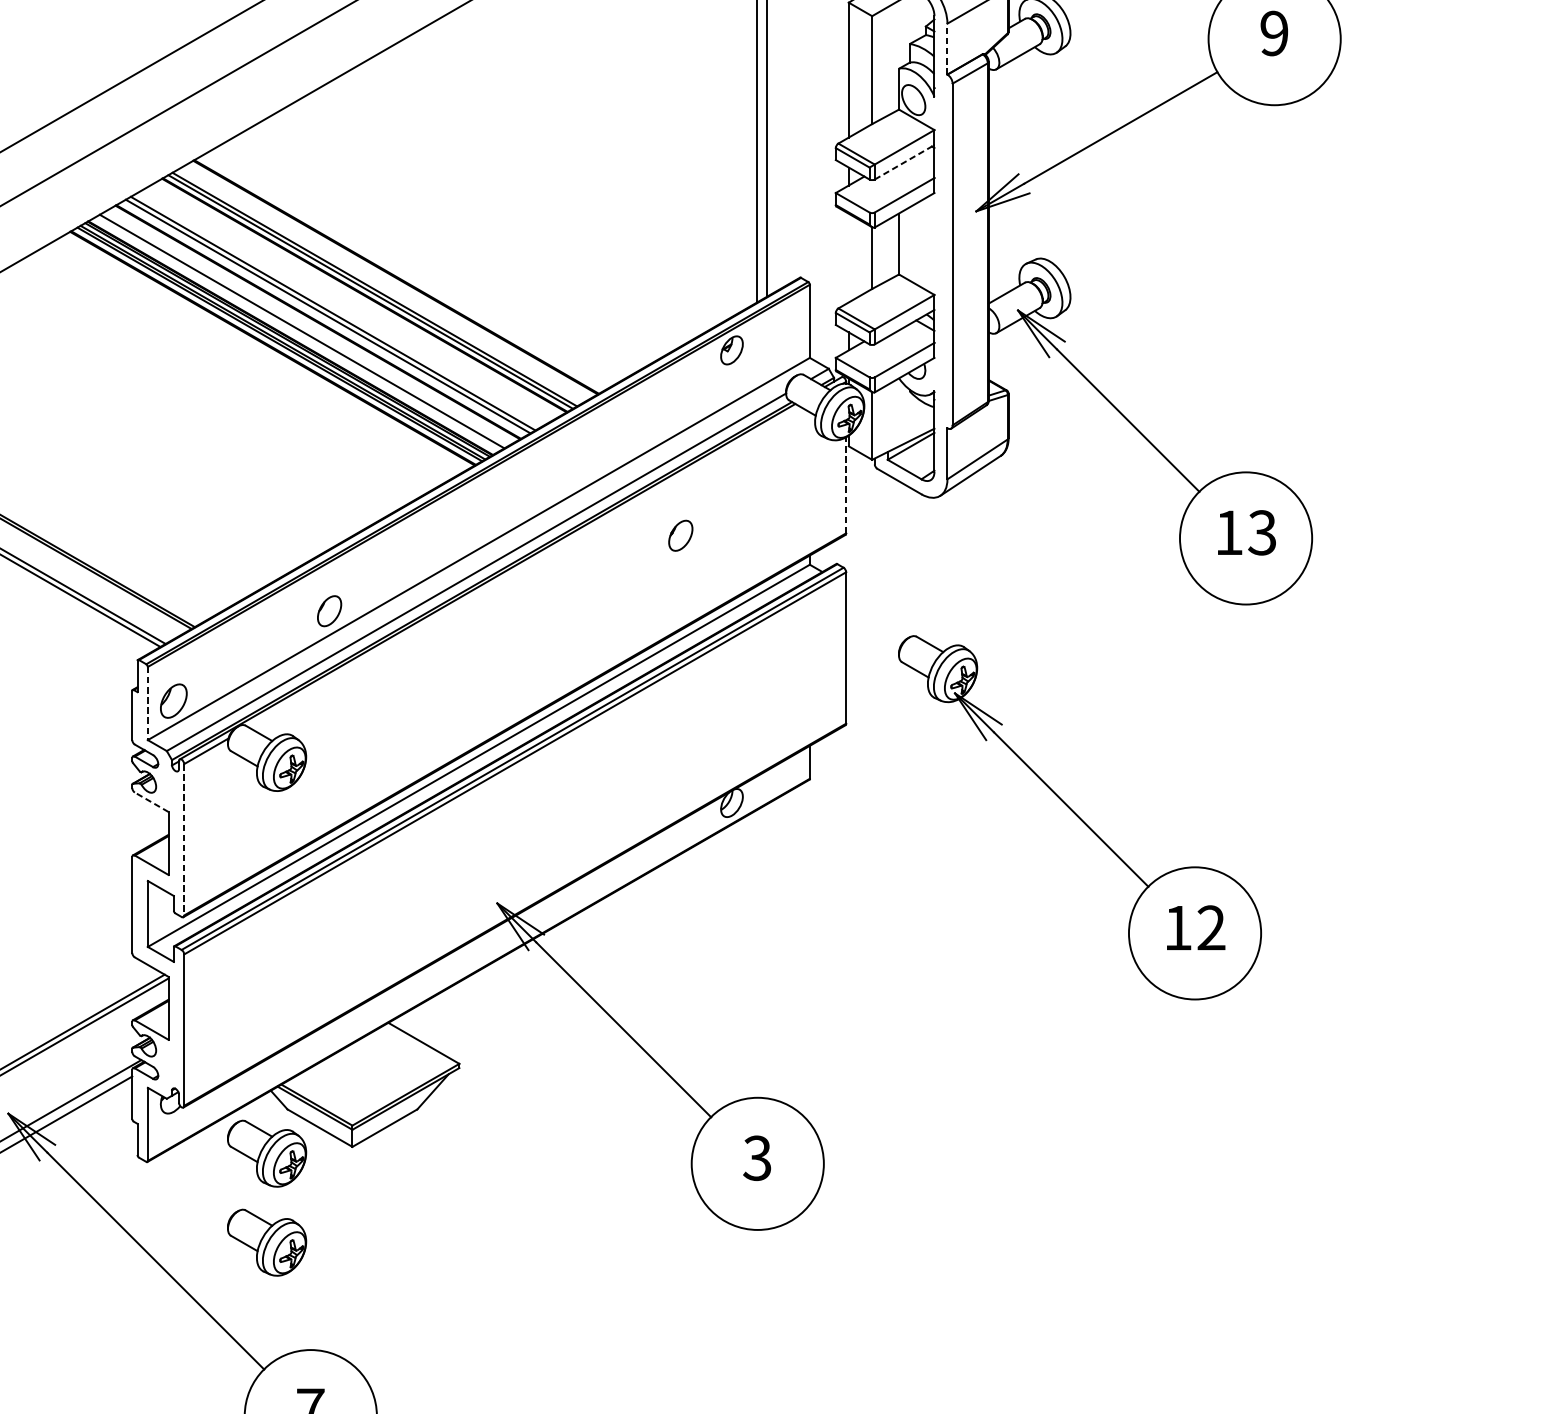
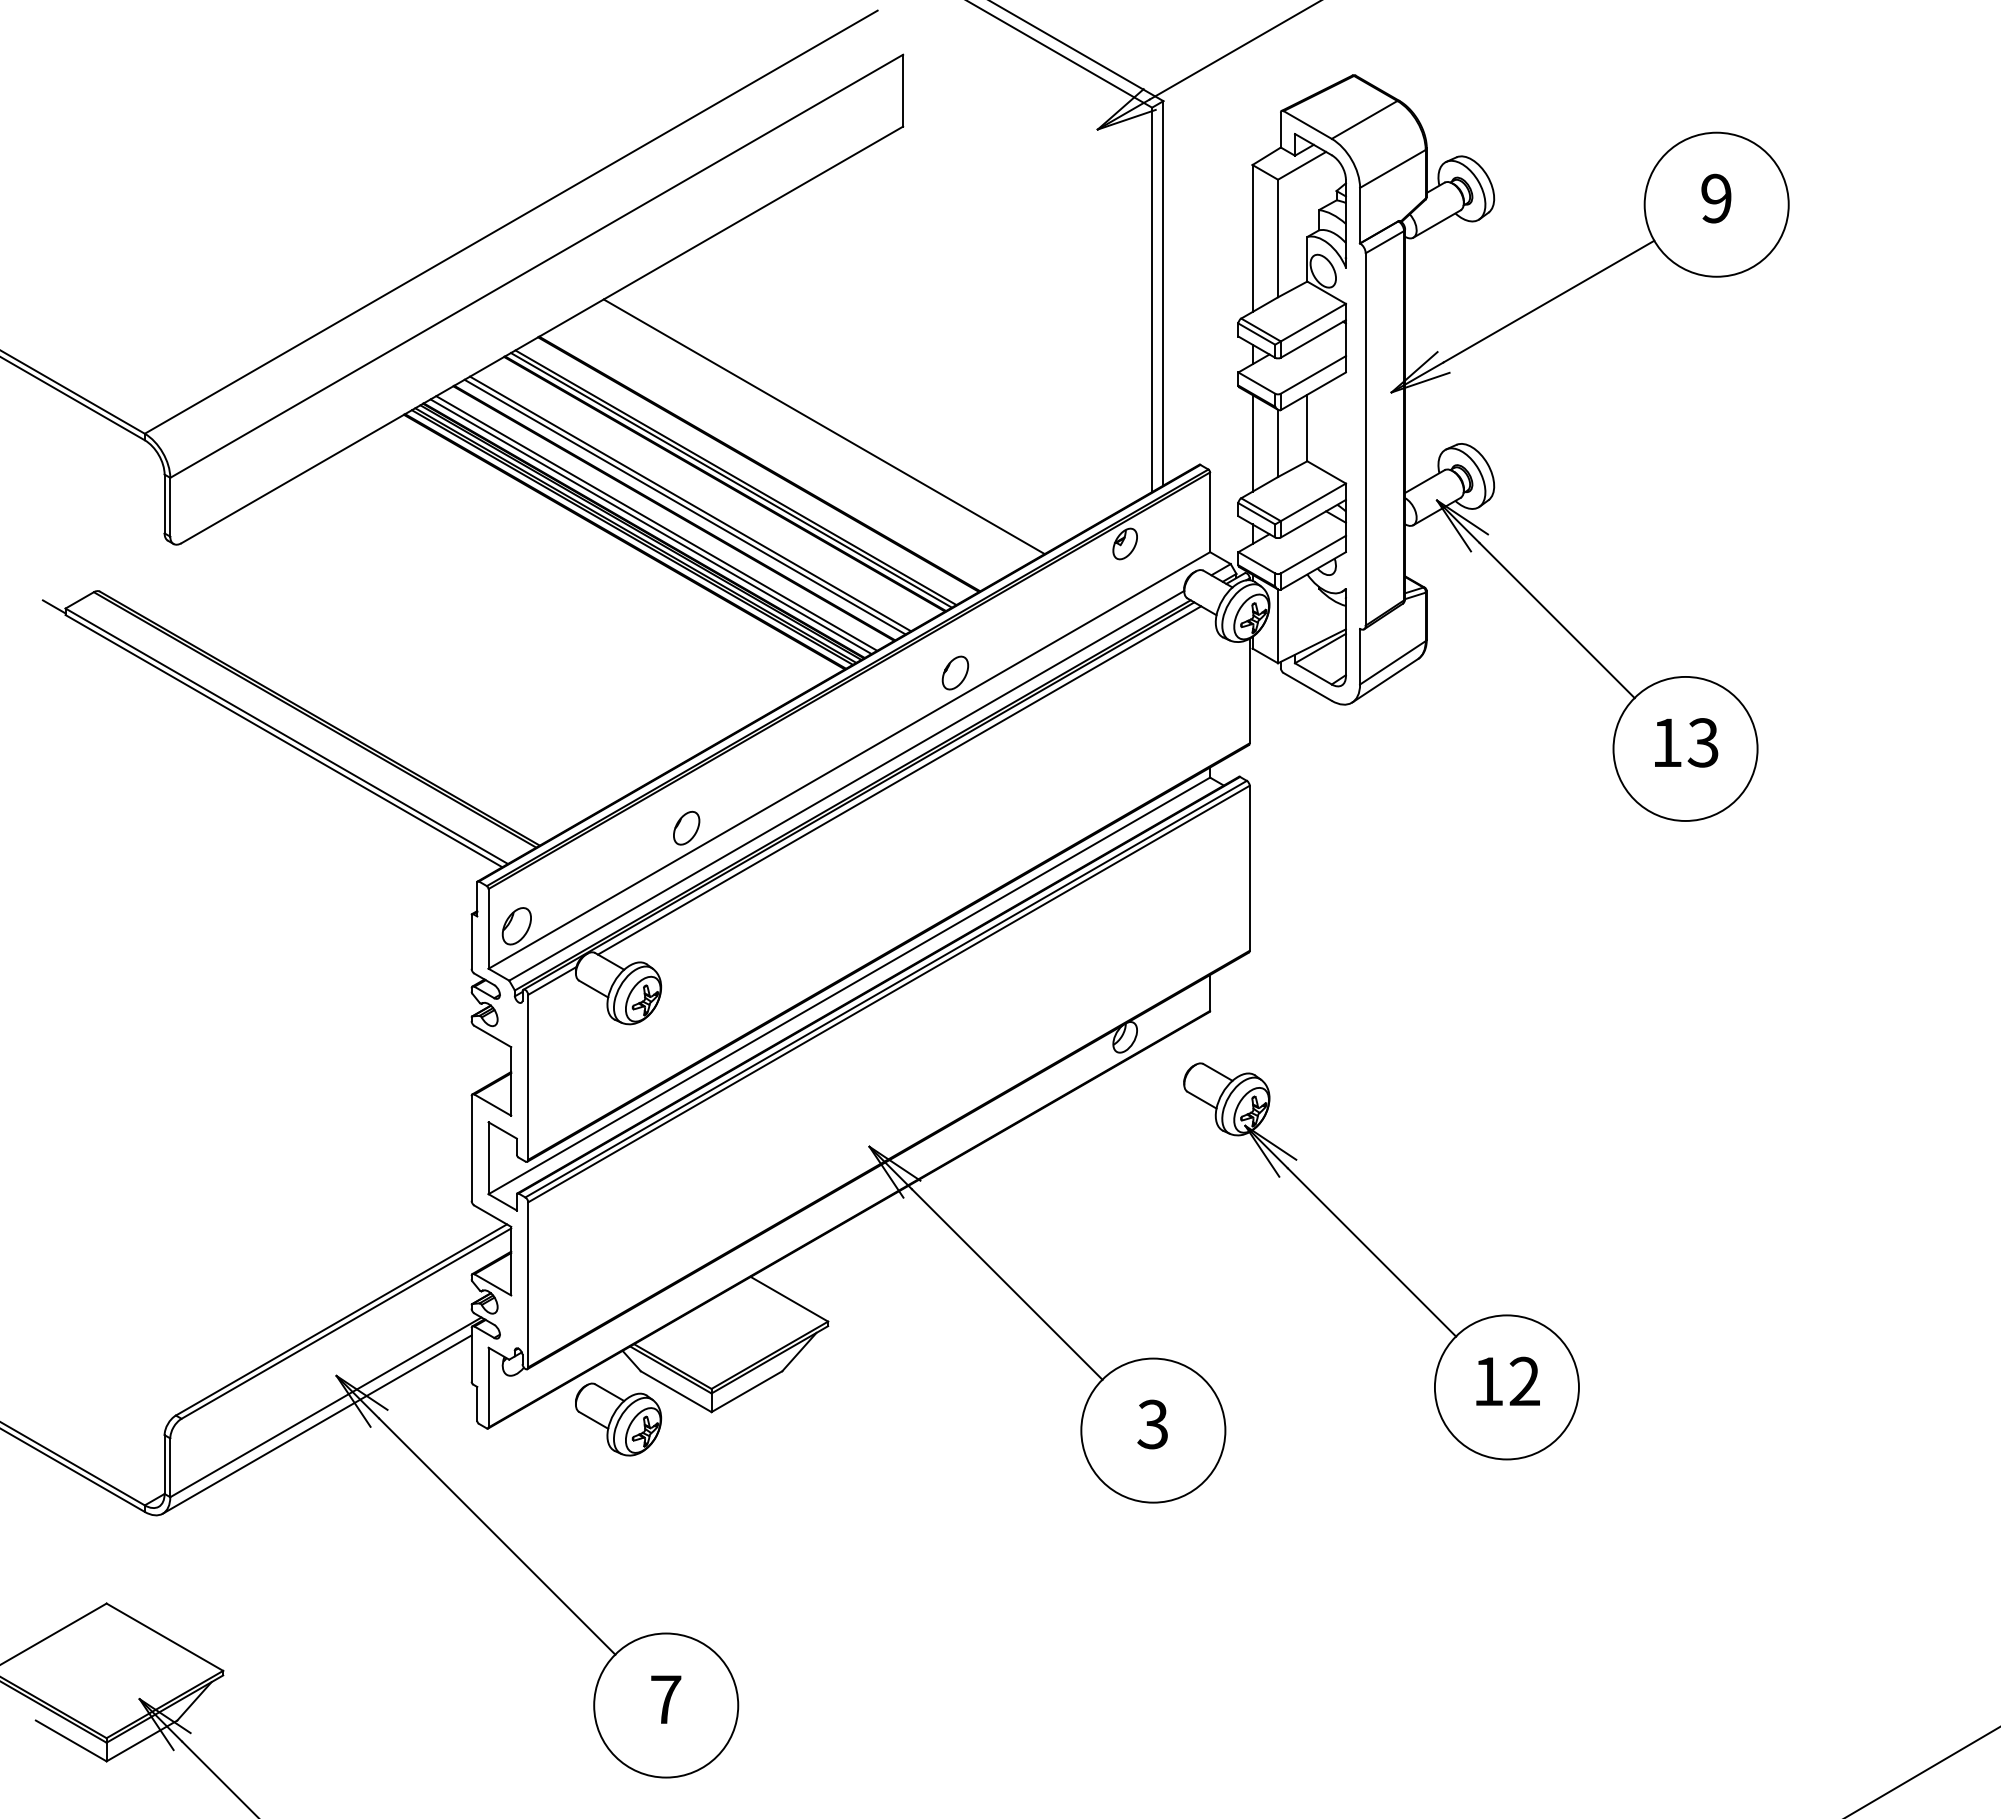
line: (947, 49) -> (1360, 215), dashed -> solid
line: (904, 162) -> (1313, 339), dashed -> solid
line: (455, 242) -> (823, 426), added
line: (848, 258) -> (1252, 443), added
line: (296, 334) -> (650, 526), added
line: (846, 484) -> (1249, 690), dashed -> solid
part: (680, 535) -> (955, 672), moved
line: (524, 567) -> (899, 780), added
line: (147, 703) -> (488, 928), dashed -> solid
line: (151, 802) -> (492, 1036), dashed -> solid
part: (1079, 817) -> (1381, 1261), moved
line: (184, 839) -> (528, 1077), dashed -> solid
part: (267, 1242) -> (618, 1516), removed

